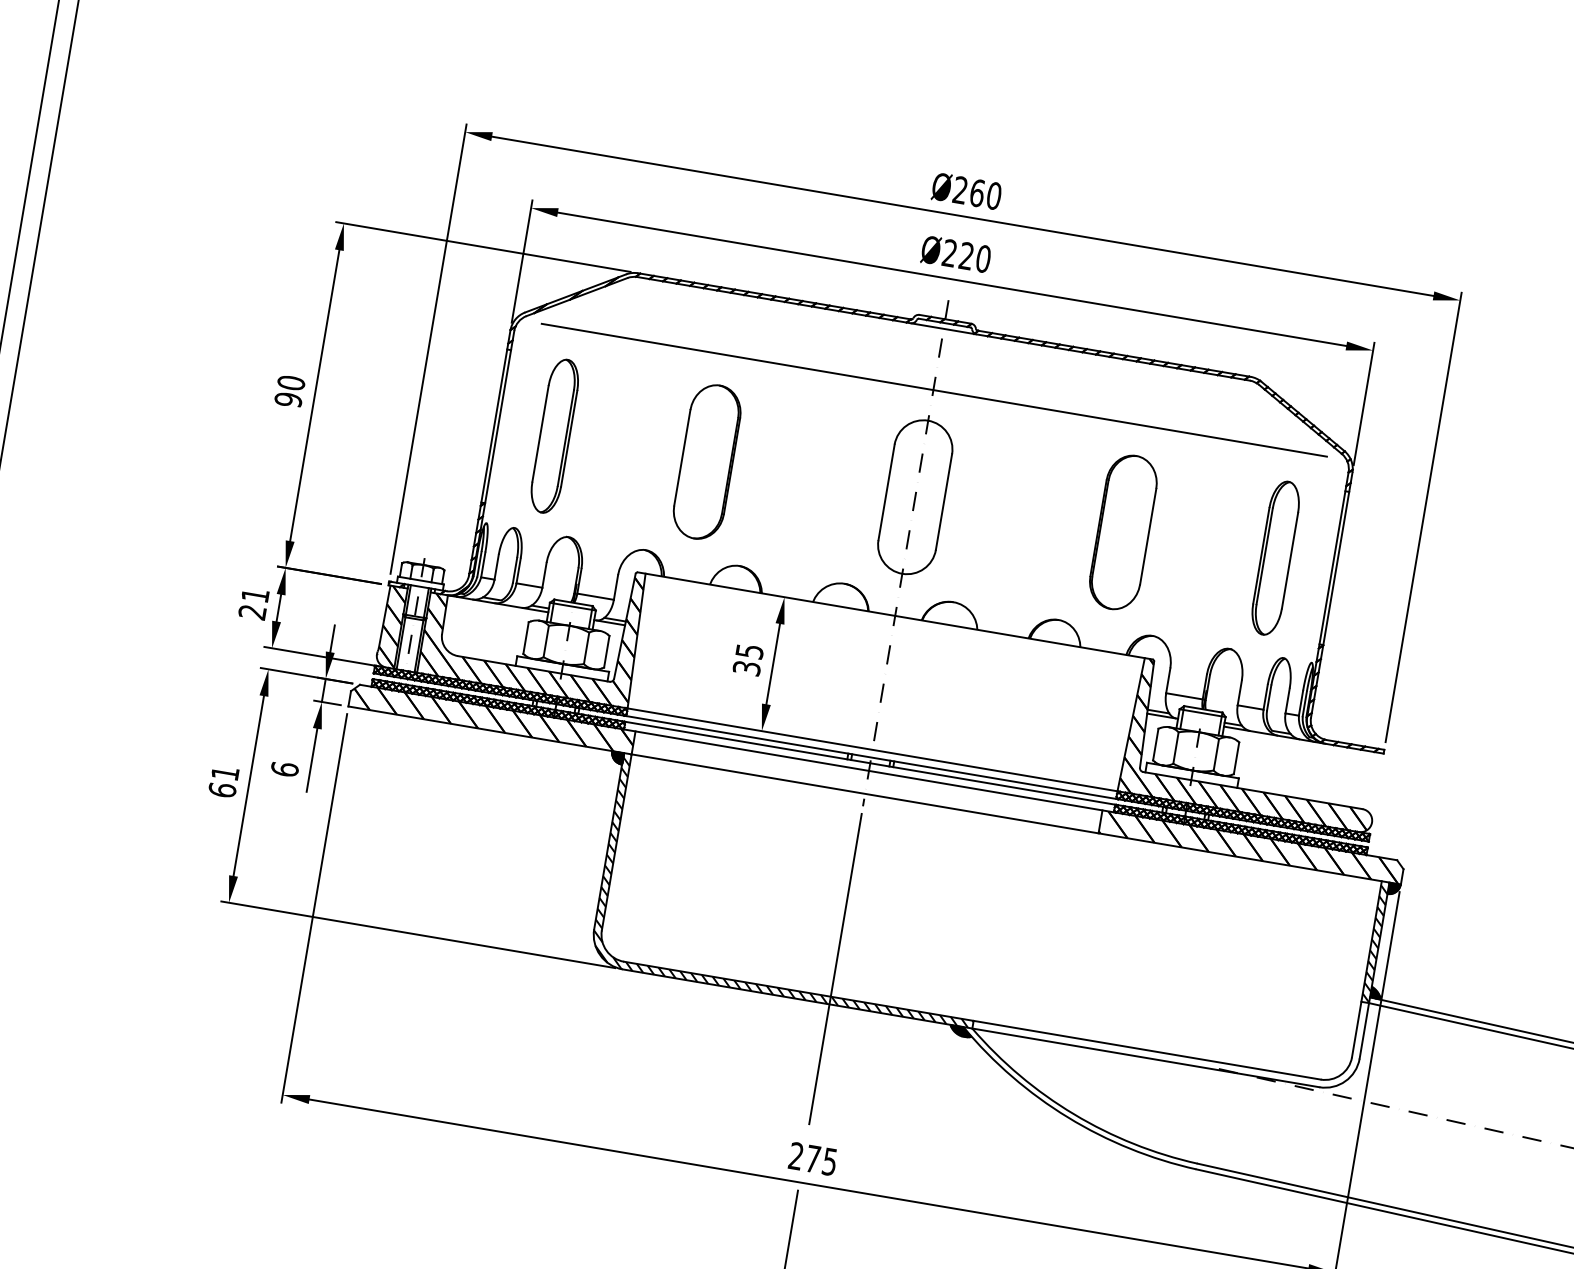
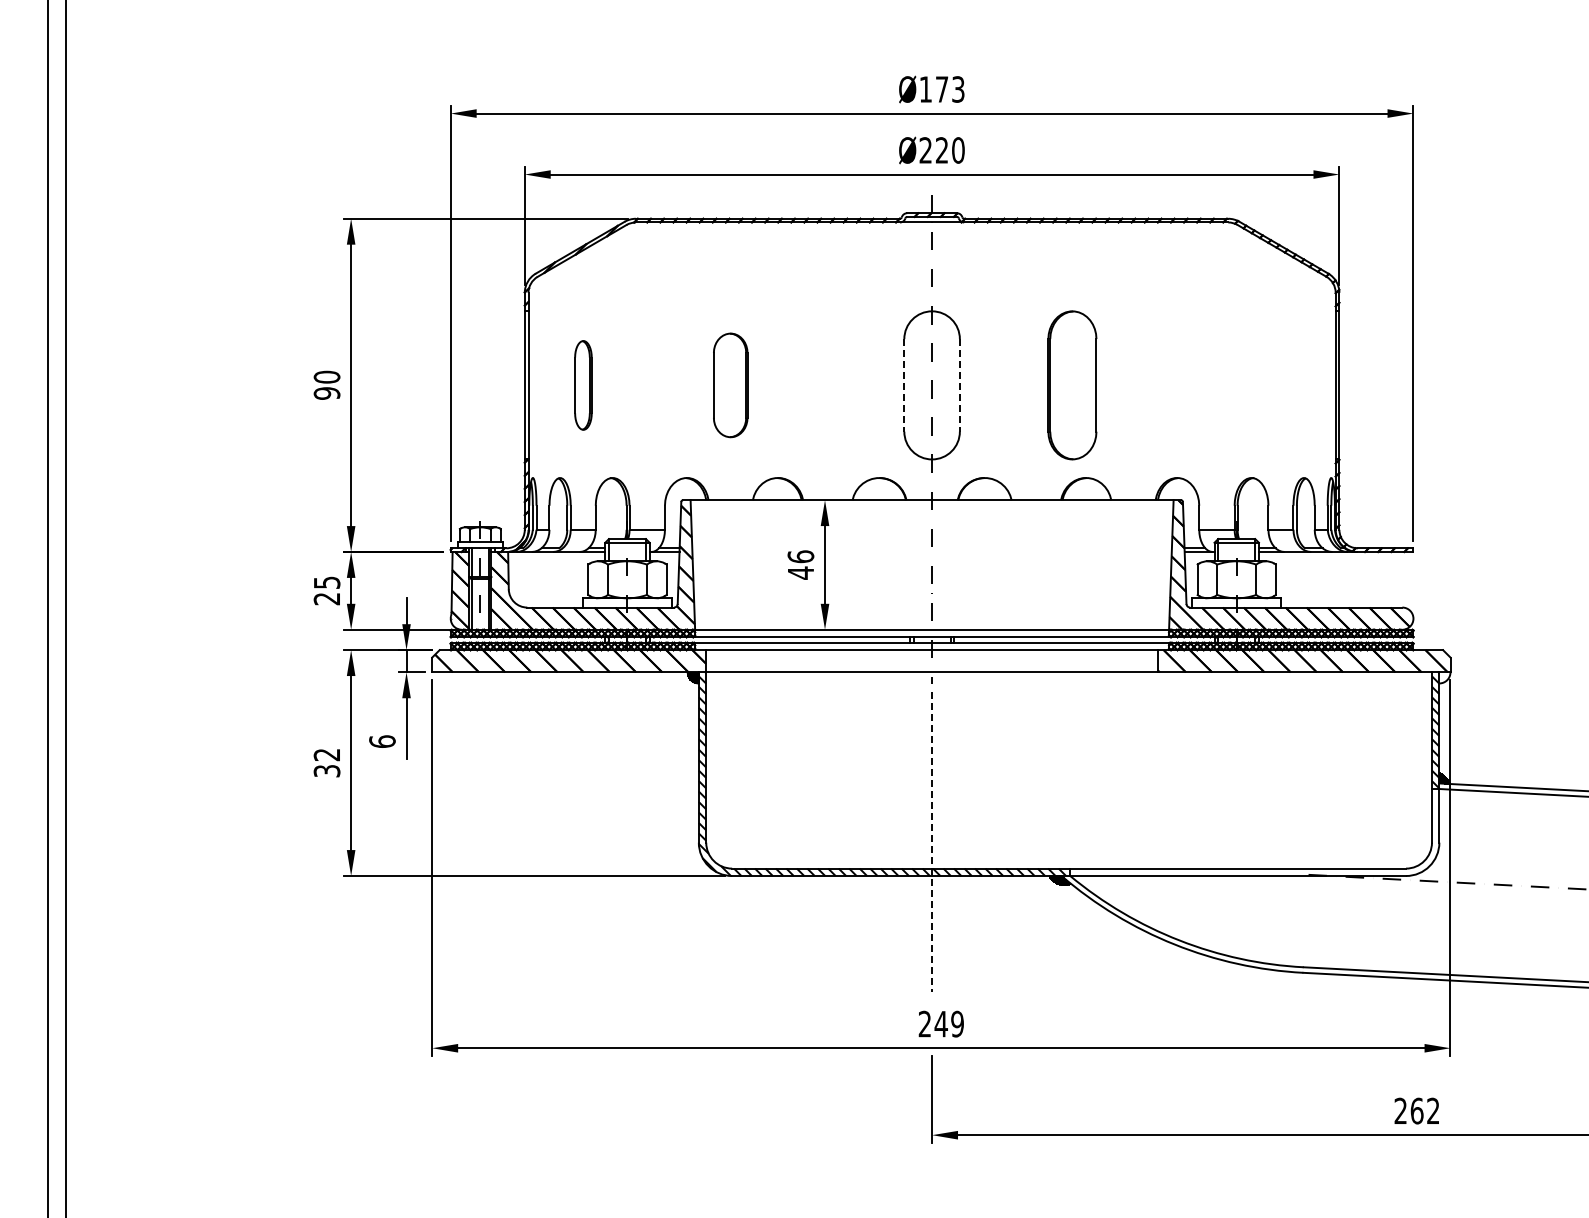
text: (976, 193) -> (941, 89), Ø260 -> Ø173
line: (933, 389) -> (932, 281), removed
part: (554, 436) -> (583, 385), size x0.6
part: (706, 462) -> (730, 385), size x0.7
line: (886, 492) -> (904, 385), solid -> dashed
line: (943, 502) -> (959, 385), solid -> dashed
part: (1123, 532) -> (1072, 385), moved
part: (1275, 558) -> (1280, 385), removed
text: (255, 595) -> (327, 582), 21 -> 25
text: (747, 659) -> (800, 564), 35 -> 46
text: (223, 782) -> (326, 763), 61 -> 32
hatch: (1393, 888) -> (1444, 677), removed
line: (835, 969) -> (932, 842), solid -> dashed
text: (820, 1159) -> (948, 1023), 275 -> 249

